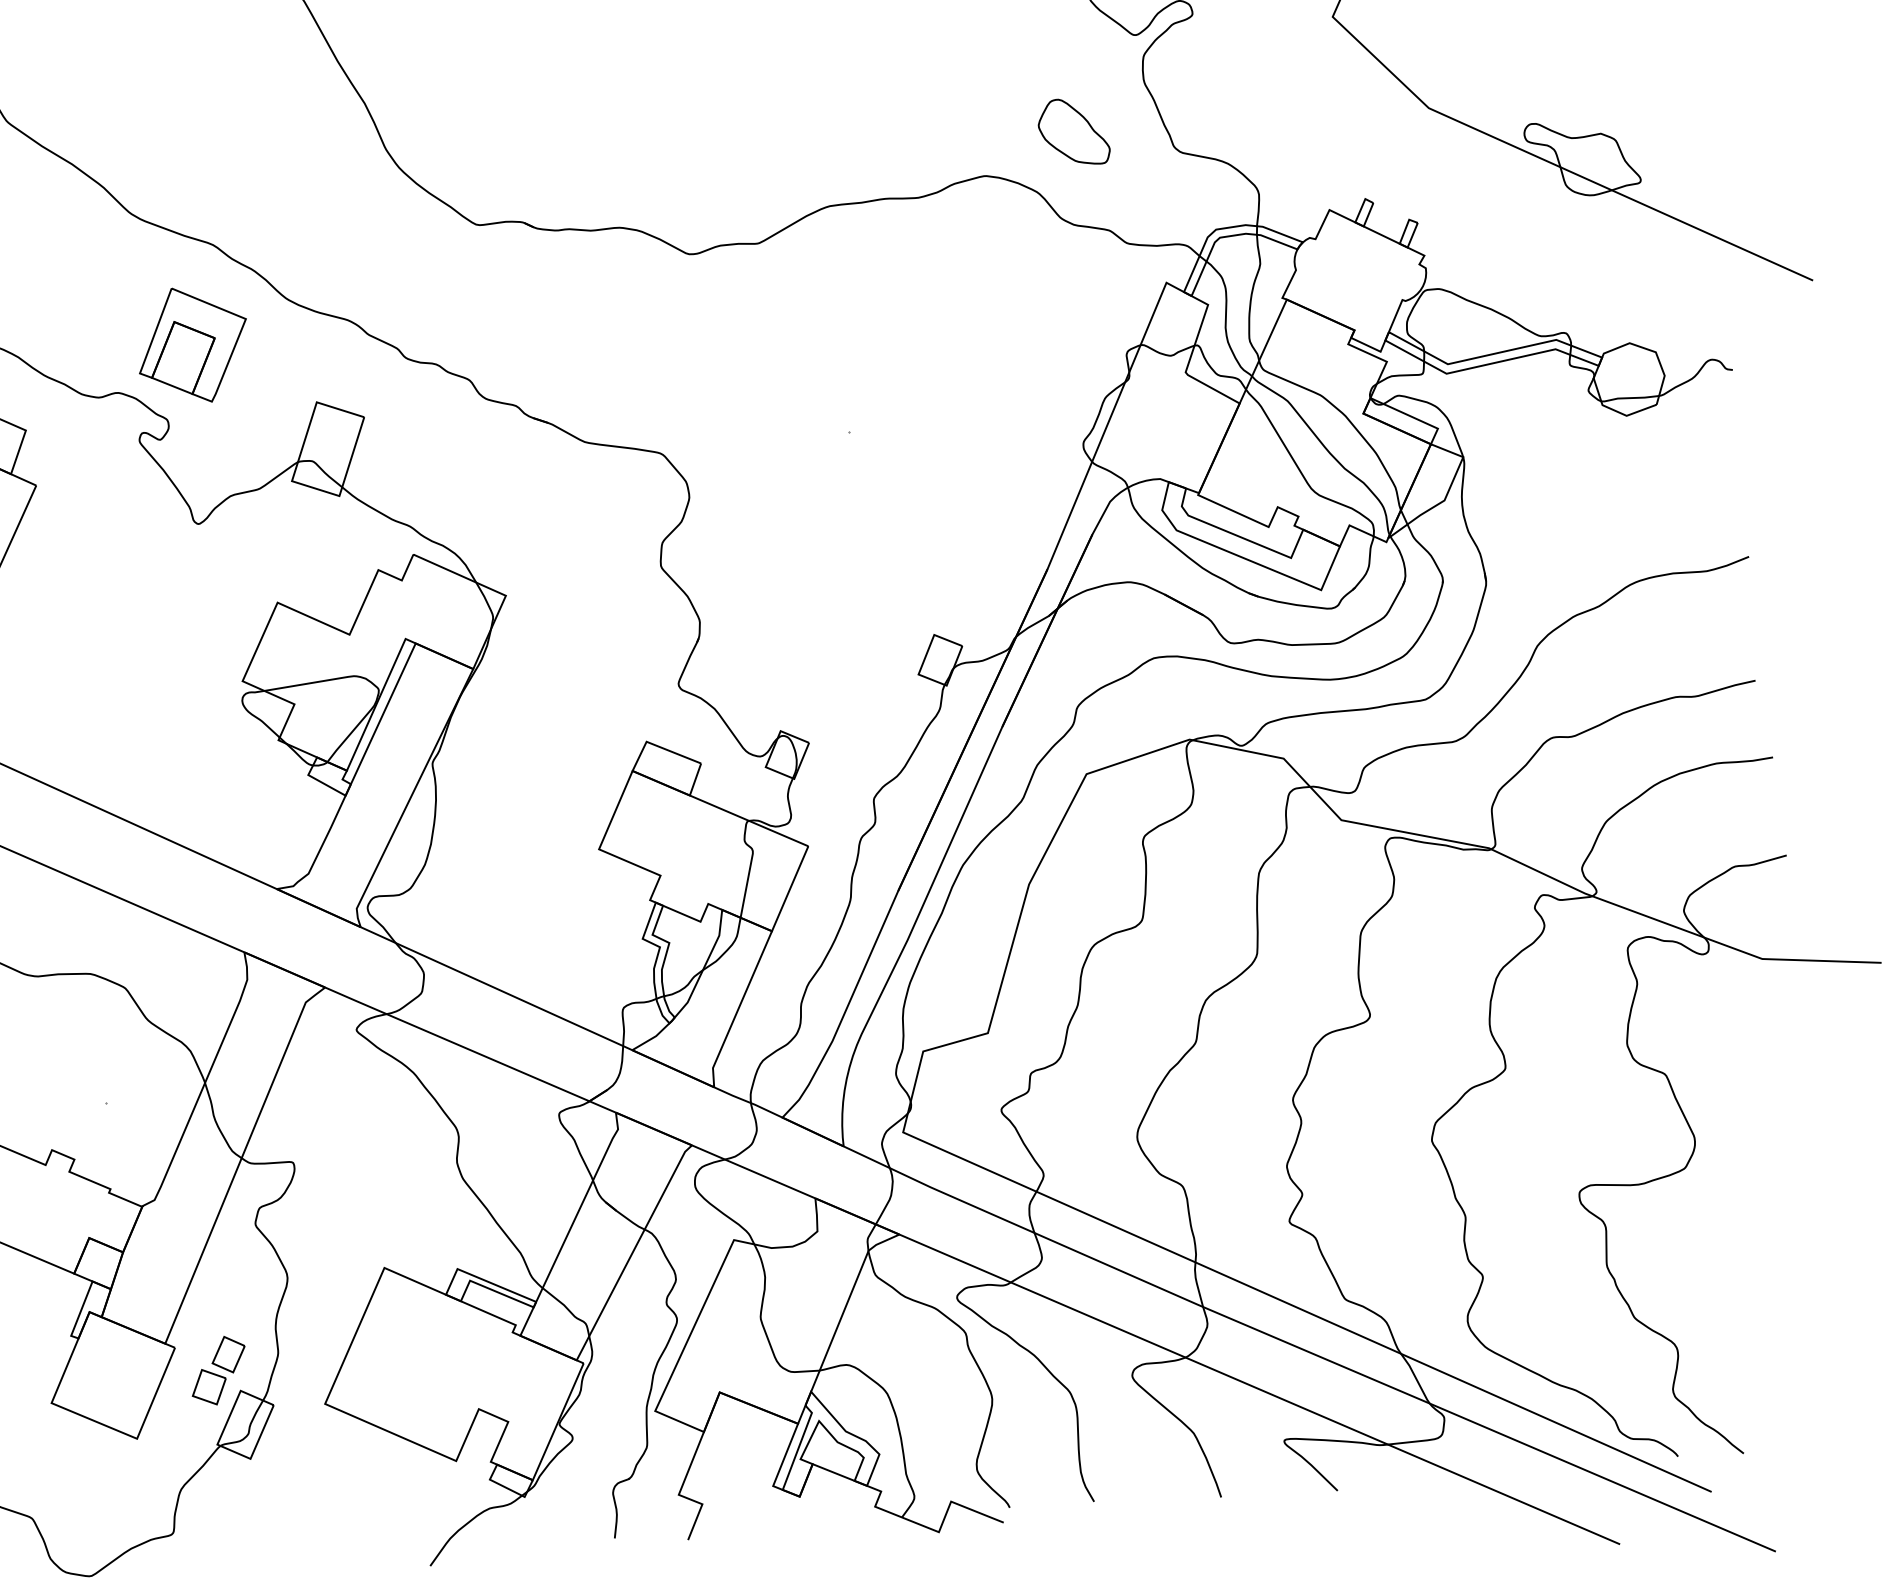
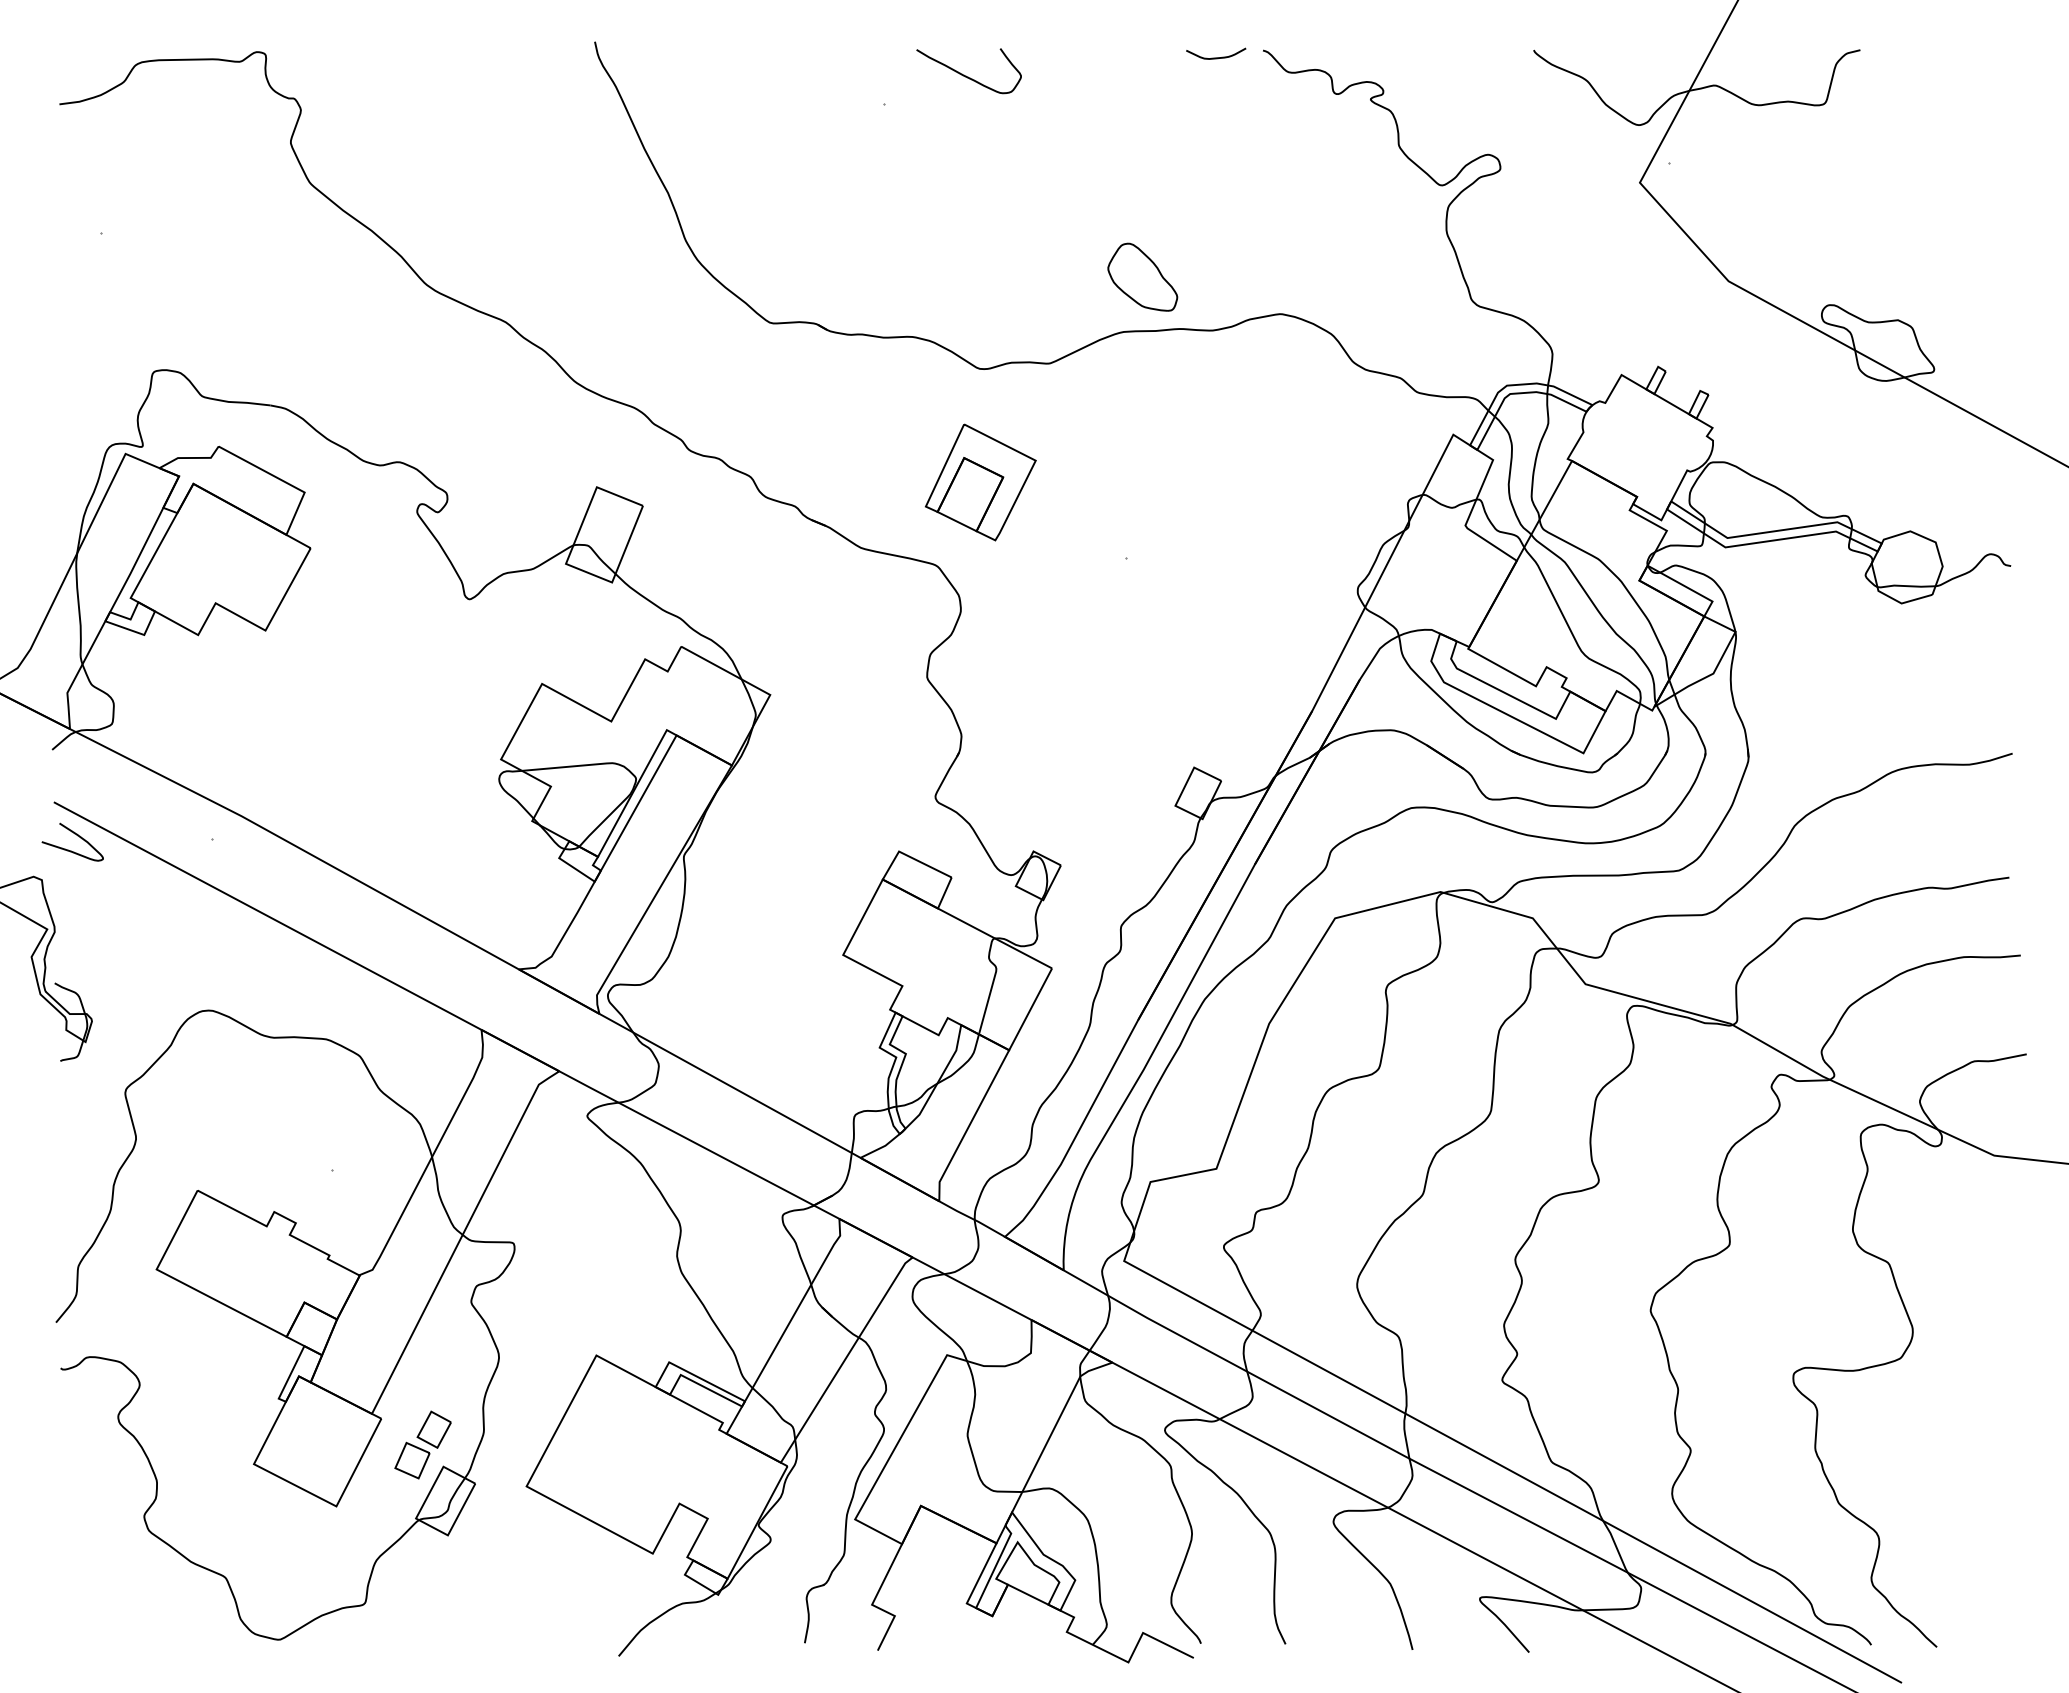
part: (1073, 131) -> (1142, 276), moved
part: (192, 345) -> (980, 482), moved

